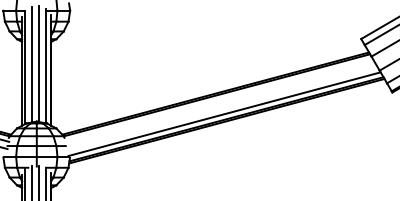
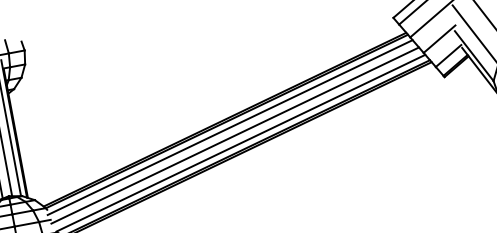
line: (218, 100) -> (230, 127), added
line: (220, 107) -> (234, 135), added

